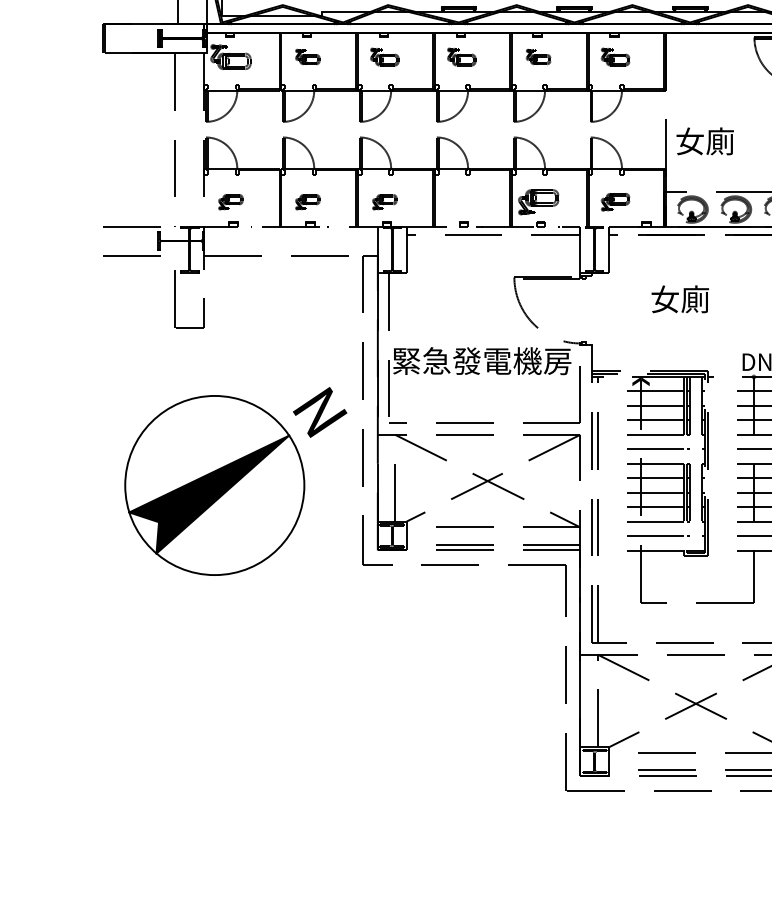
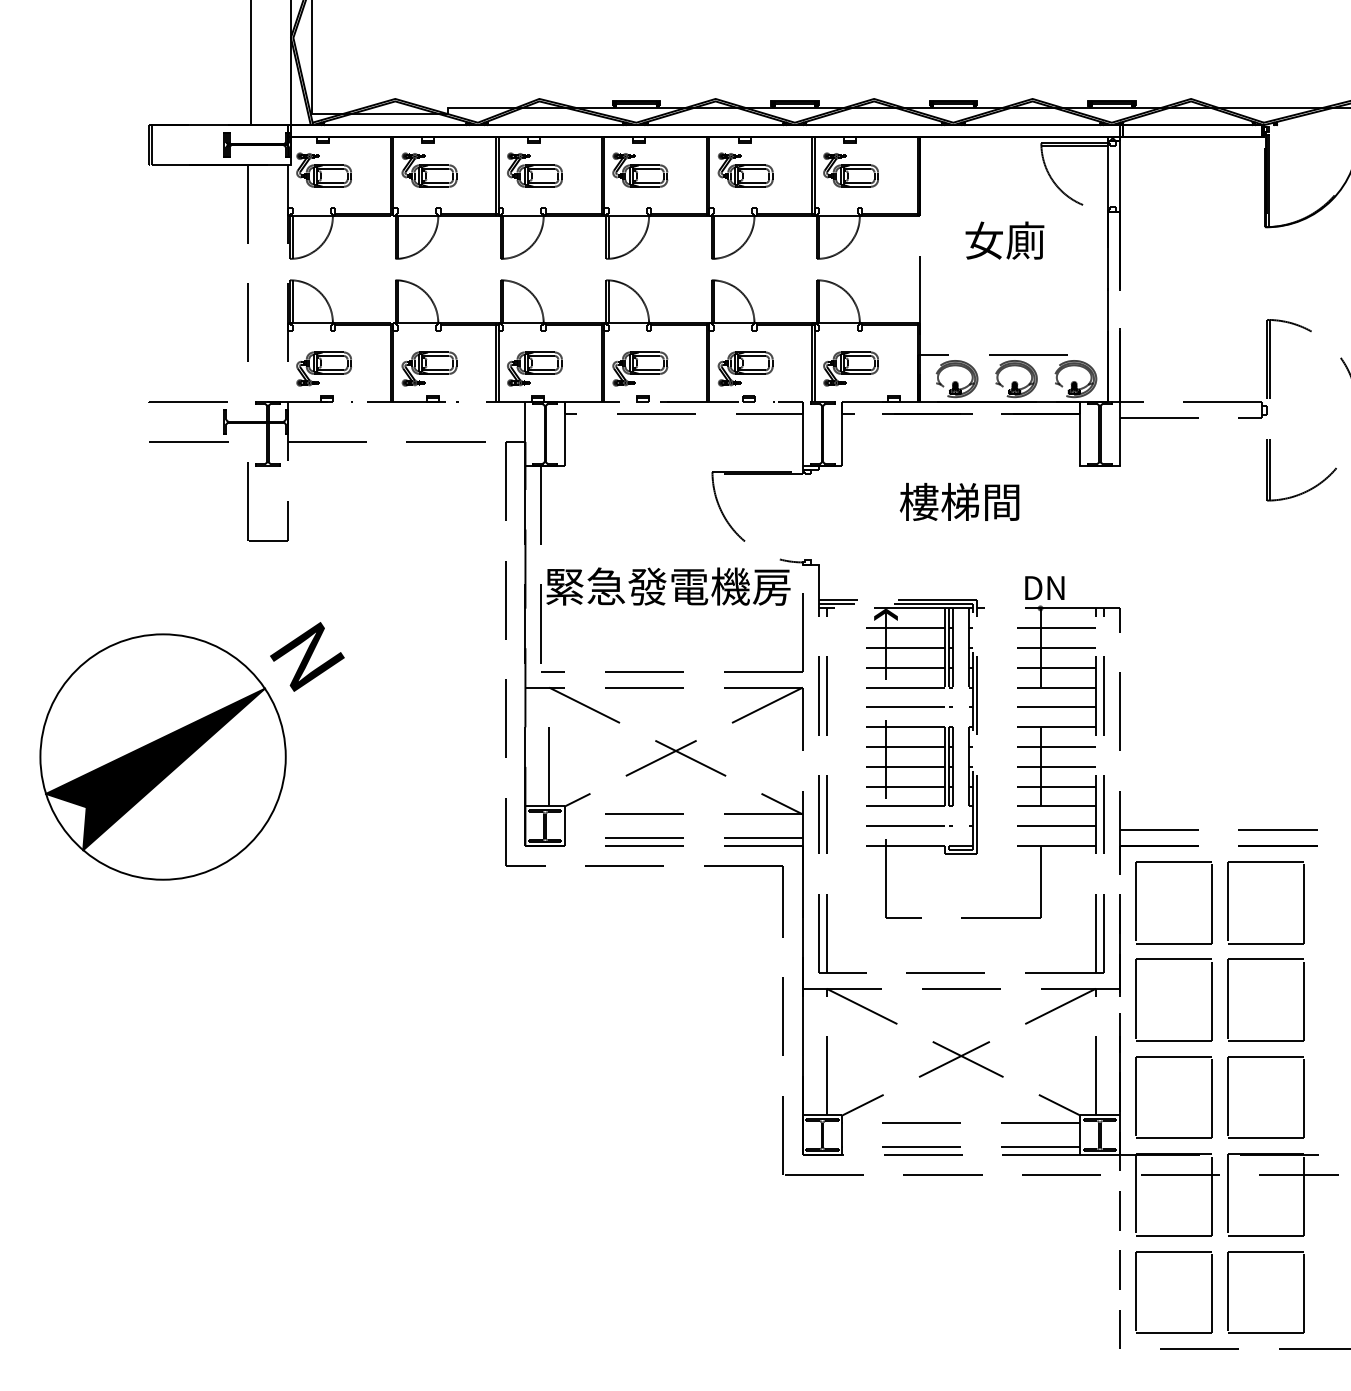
part: (307, 56) -> (429, 169), size x1.67
part: (384, 56) -> (534, 169), size x1.43
part: (461, 56) -> (640, 169), size x1.43
part: (538, 56) -> (745, 169), size x1.67
part: (615, 56) -> (850, 169), size x1.43
text: (704, 141) -> (1004, 240), moved
part: (230, 201) -> (323, 368), size x1.67
part: (307, 201) -> (429, 368), size x1.67
part: (384, 201) -> (534, 368), size x1.67
part: (461, 201) -> (640, 368), added
part: (615, 201) -> (850, 368), size x1.43
text: (694, 298) -> (959, 501), 女廁 -> 樓梯間
part: (235, 481) -> (191, 751), moved

